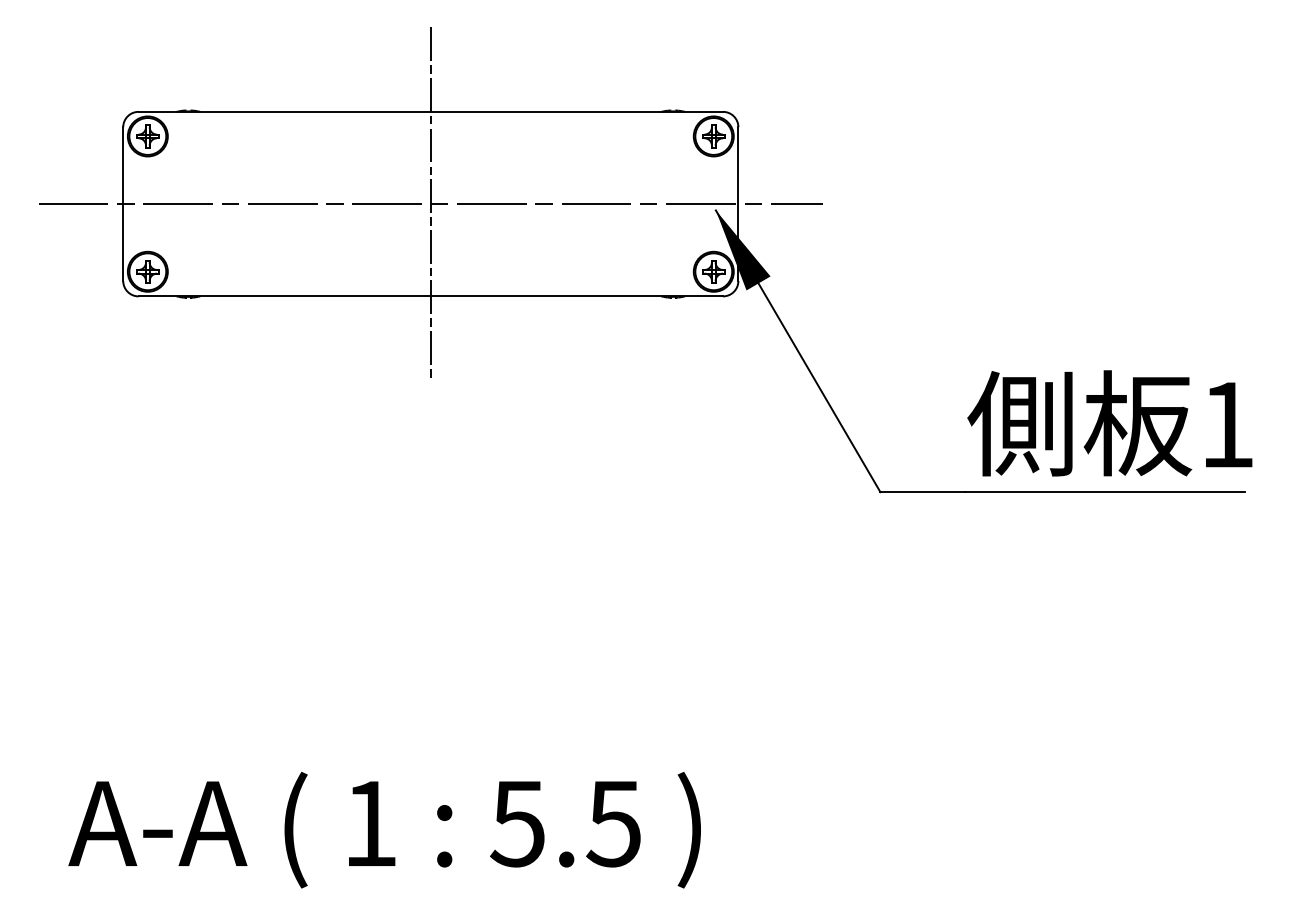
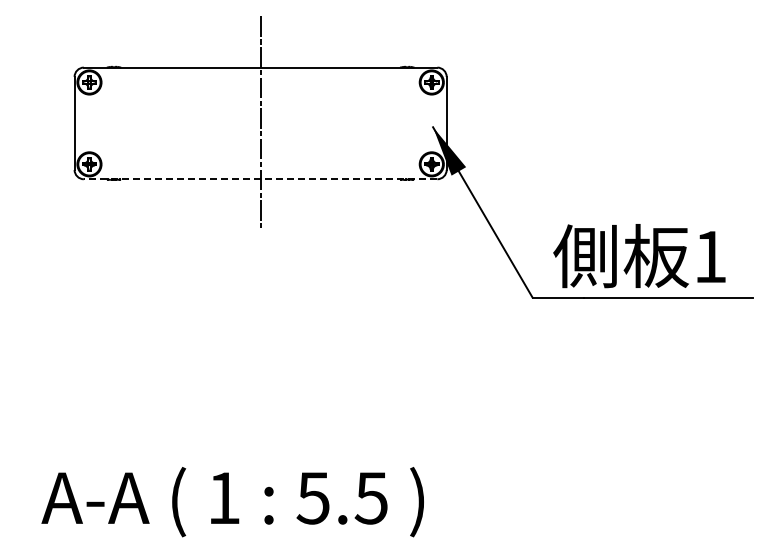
line: (430, 204) -> (260, 123), removed
line: (430, 296) -> (260, 179), solid -> dashed
text: (1110, 424) -> (639, 256), moved

